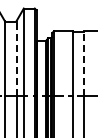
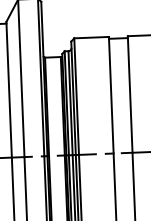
line: (16, 58) -> (8, 90), dashed -> solid
line: (83, 63) -> (129, 94), dashed -> solid

